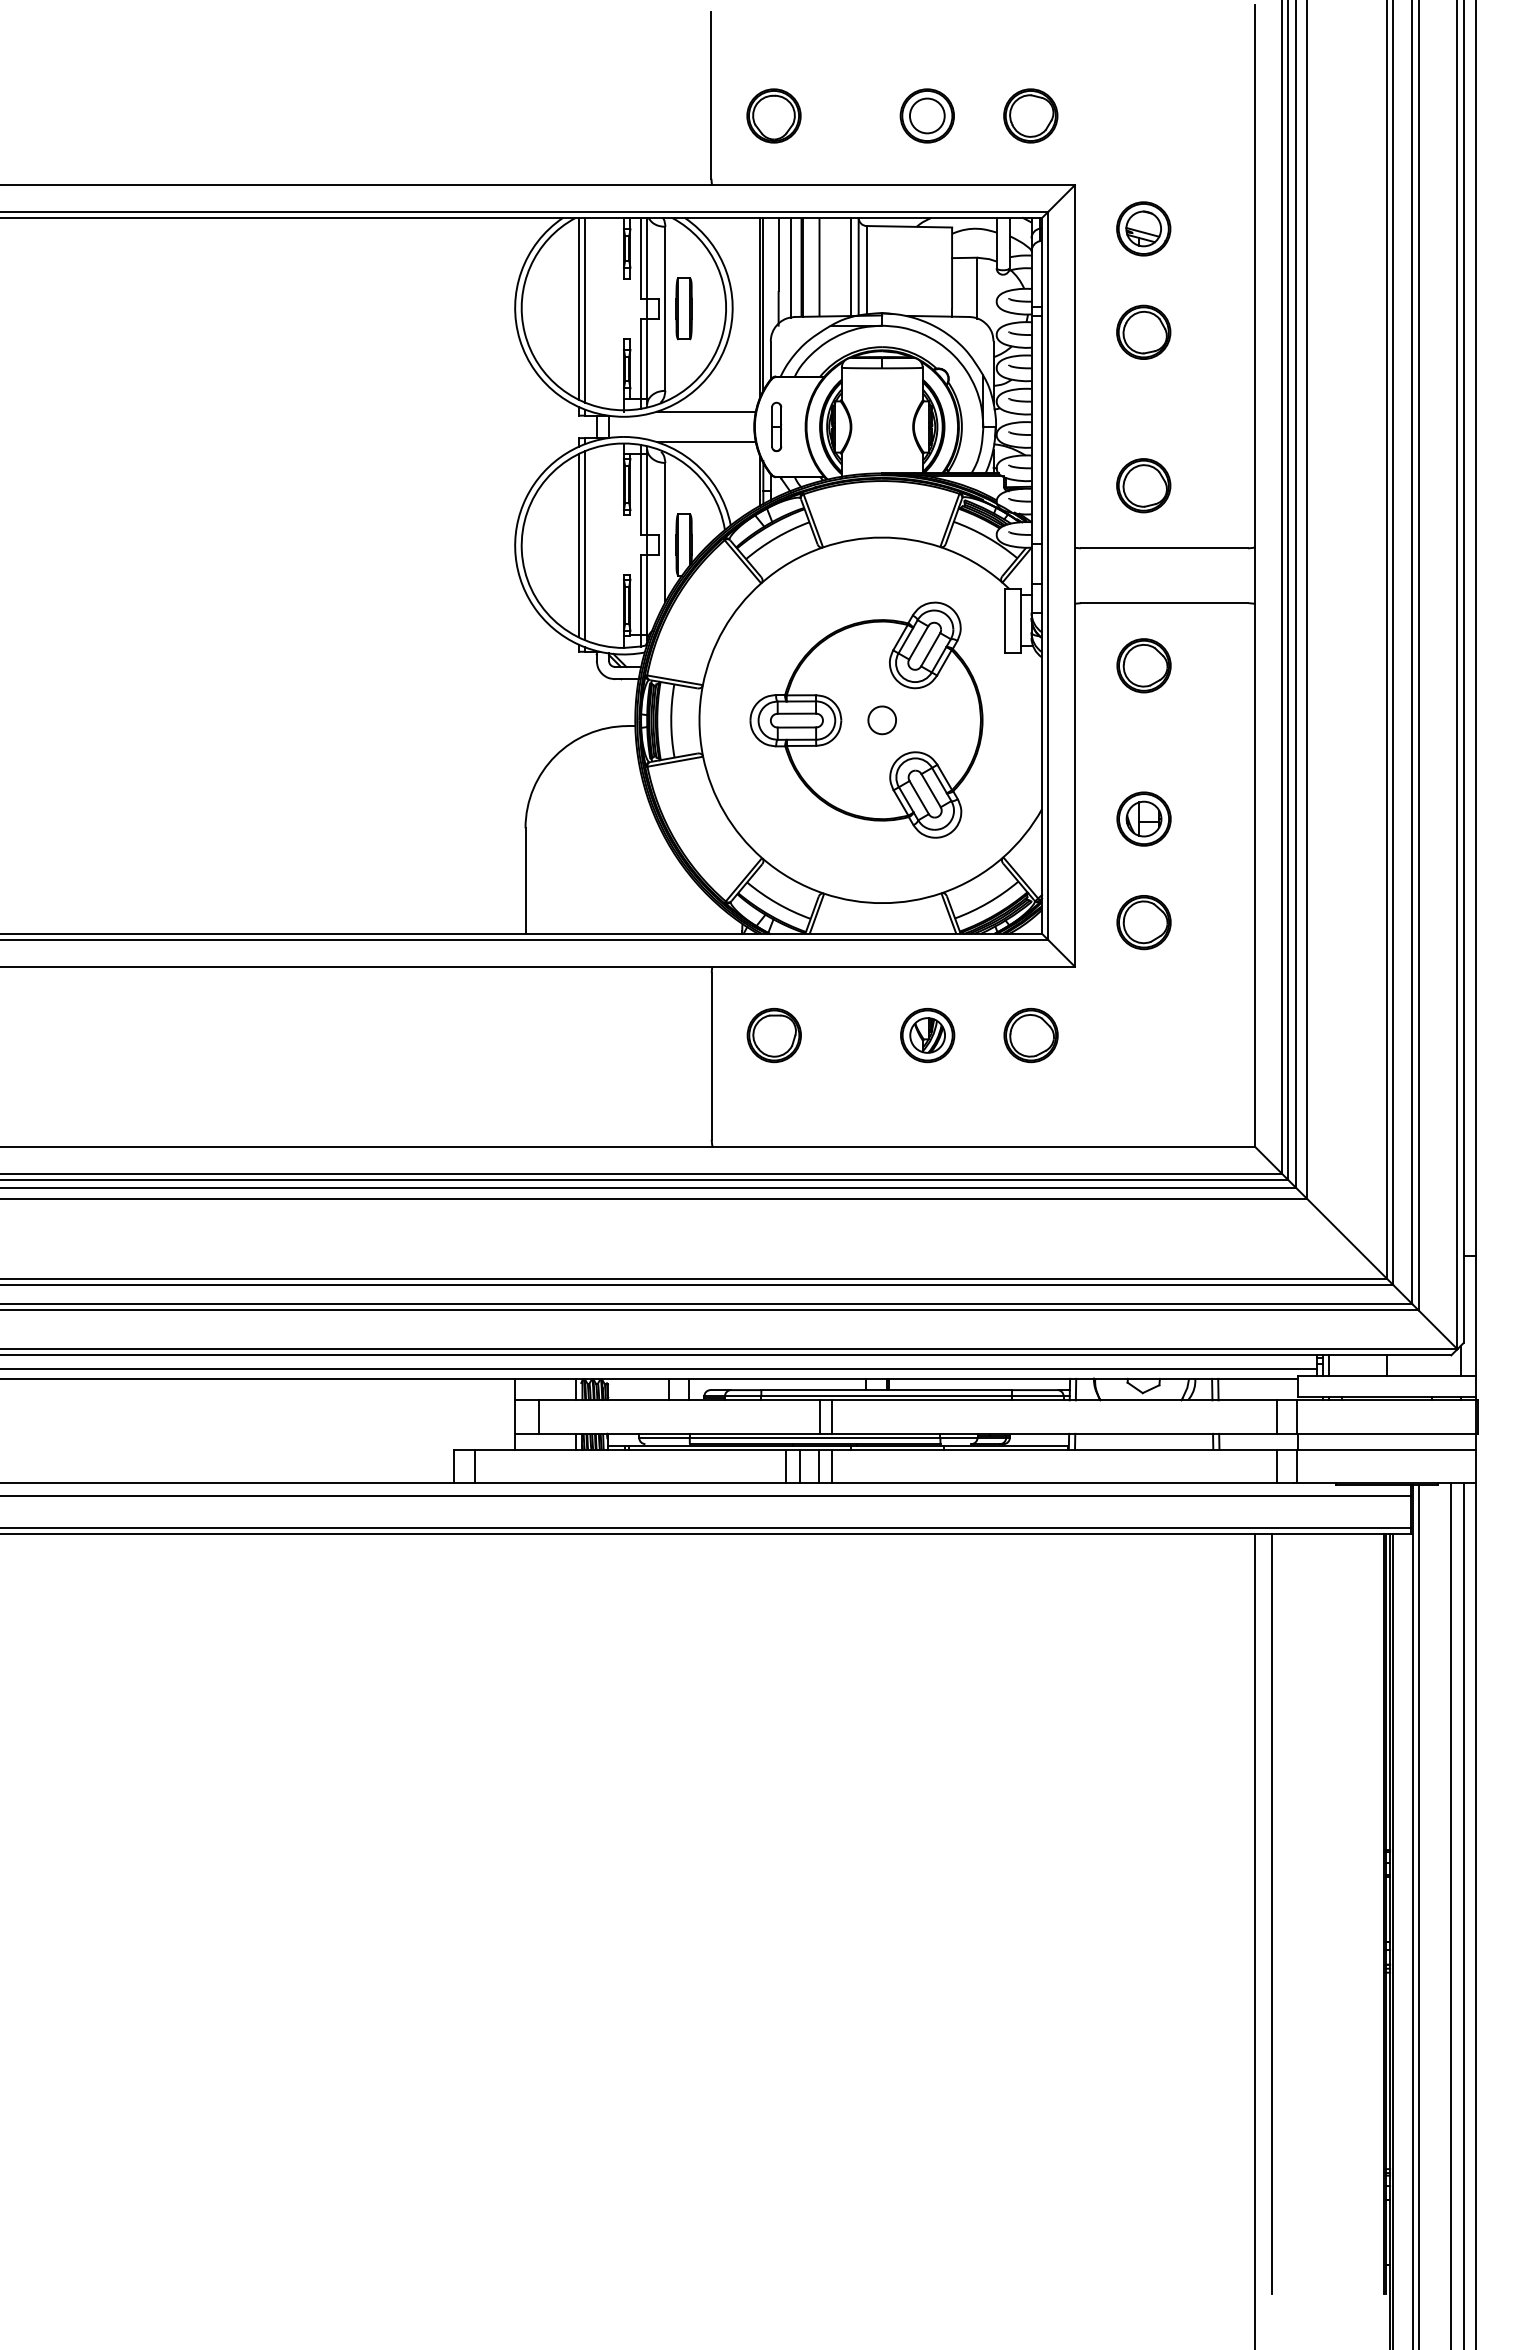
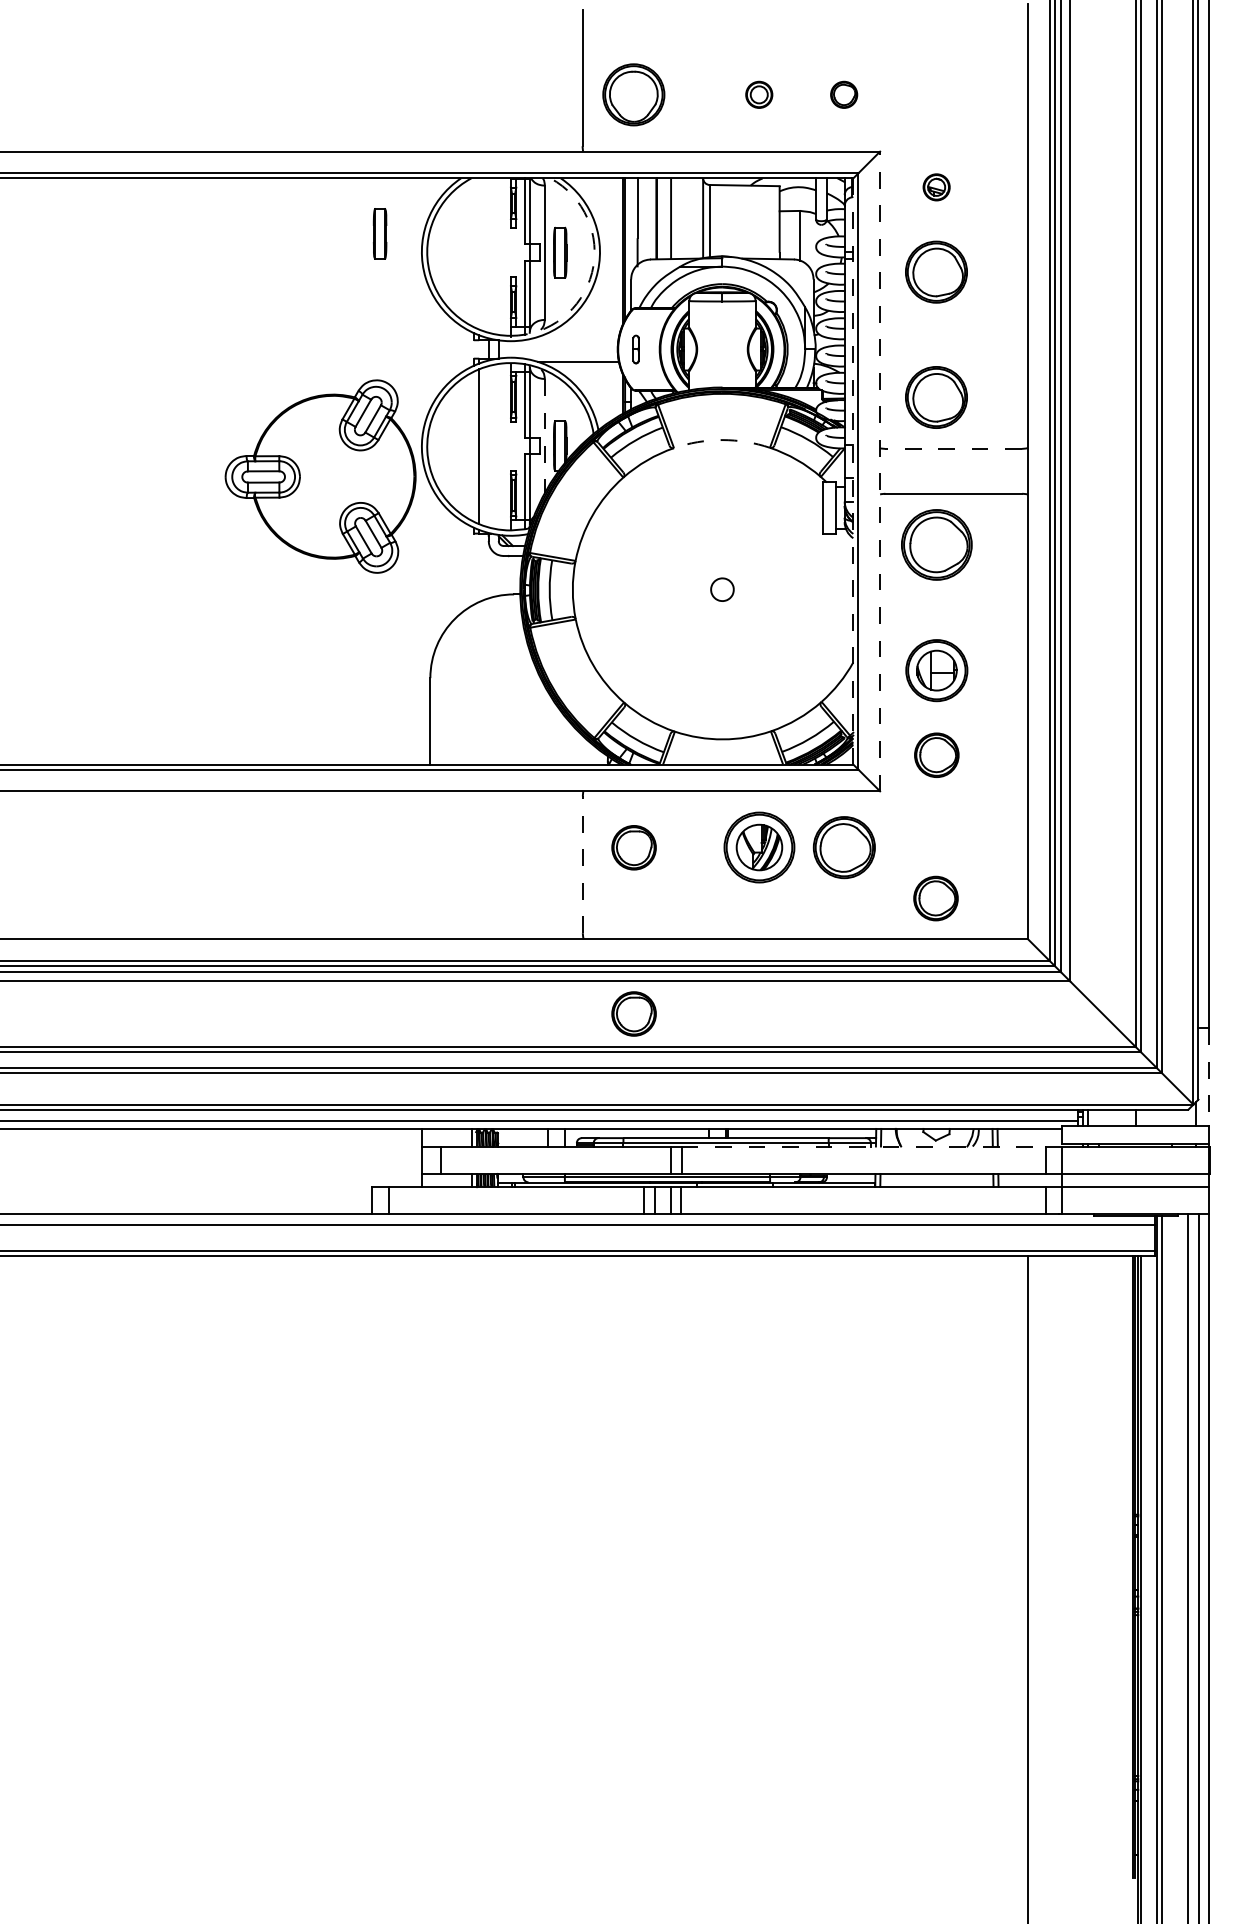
part: (773, 115) -> (633, 94), size x1.4
part: (926, 115) -> (758, 94), size x0.6
part: (1030, 115) -> (843, 94), size x0.6
part: (1143, 228) -> (936, 187), size x0.6
line: (790, 267) -> (647, 218), removed
line: (850, 267) -> (696, 218), removed
part: (463, 285) -> (379, 233), added
line: (578, 308) -> (473, 252), removed
line: (585, 310) -> (479, 254), removed
part: (1143, 331) -> (936, 271), size x1.4
arc: (723, 333) -> (592, 272), solid -> dashed
line: (706, 411) -> (578, 336), removed
part: (776, 426) -> (635, 349), size x0.7
part: (1143, 485) -> (936, 397), size x1.4
line: (665, 532) -> (544, 435), solid -> dashed
arc: (881, 537) -> (721, 440), solid -> dashed
line: (578, 545) -> (473, 446), removed
line: (1164, 548) -> (953, 449), solid -> dashed
line: (1042, 575) -> (853, 471), solid -> dashed
line: (1074, 575) -> (879, 471), solid -> dashed
part: (1143, 665) -> (936, 544), size x1.6
part: (866, 719) -> (320, 476), moved
part: (1143, 818) -> (936, 670), size x1.4
part: (927, 1035) -> (759, 847), size x1.6
part: (1030, 1035) -> (843, 847), size x1.4
line: (711, 1056) -> (582, 864), solid -> dashed
part: (1142, 1097) -> (935, 898), added
part: (773, 1238) -> (633, 1013), added
line: (1476, 1316) -> (1209, 1077), solid -> dashed
line: (1054, 1400) -> (863, 1146), solid -> dashed
line: (1272, 1913) -> (1041, 1566), removed

